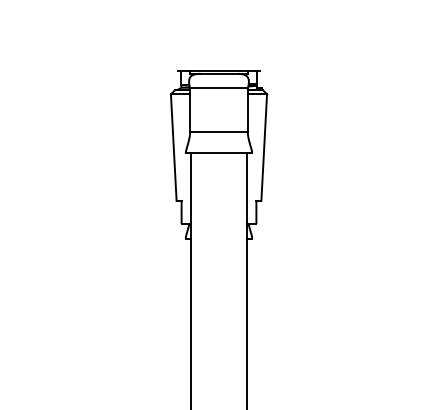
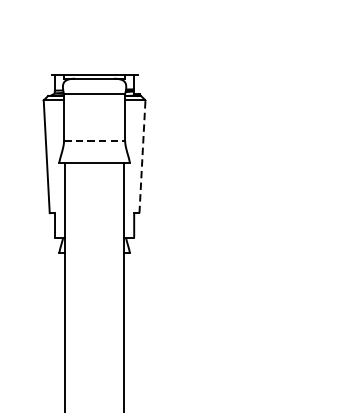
line: (219, 132) -> (95, 140), solid -> dashed
line: (264, 147) -> (142, 156), solid -> dashed

